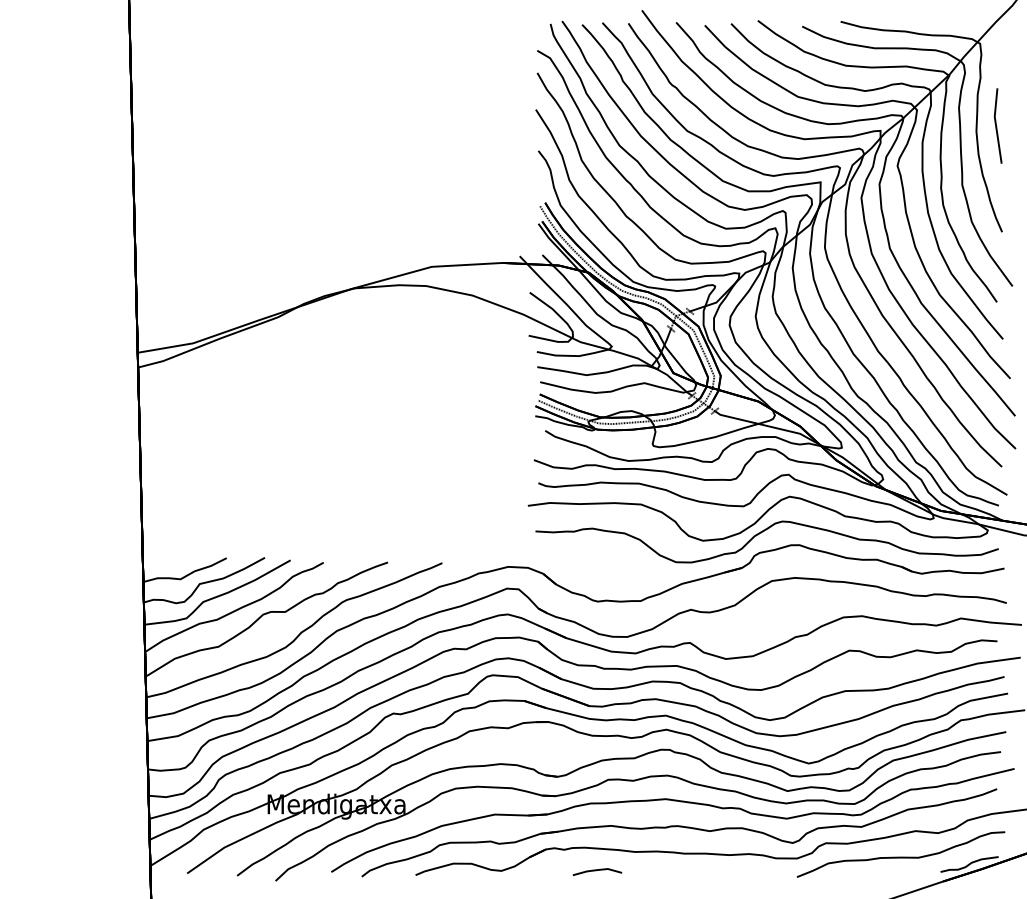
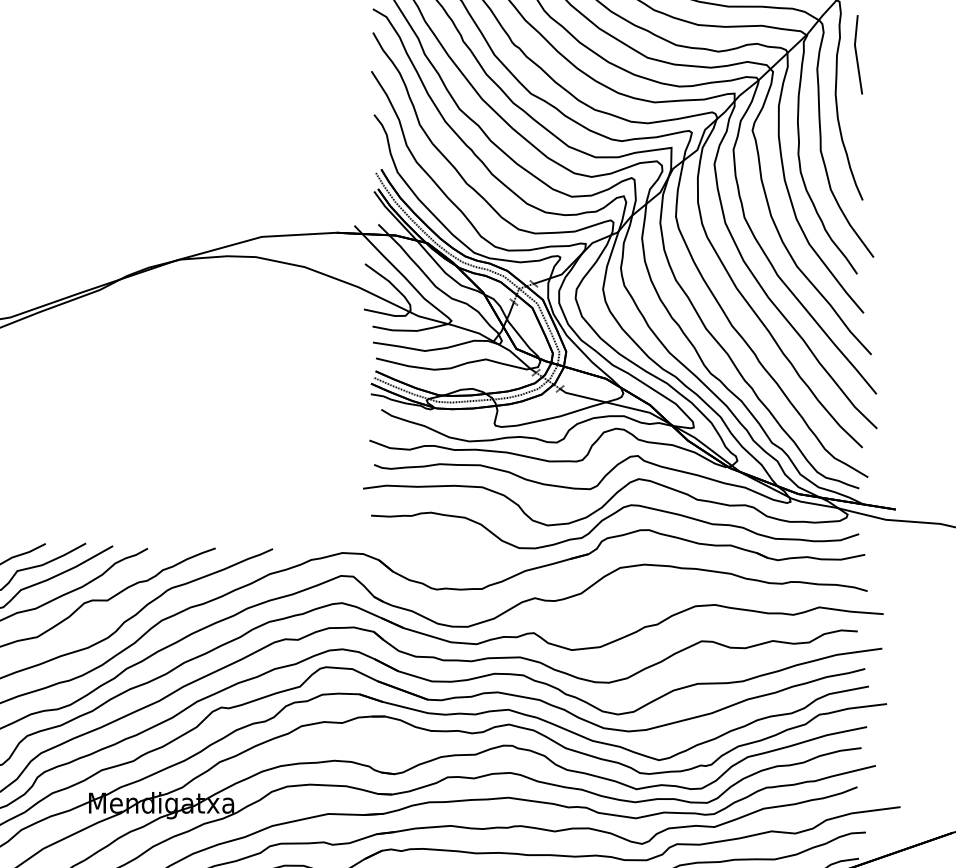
part: (997, 125) -> (857, 54), moved

